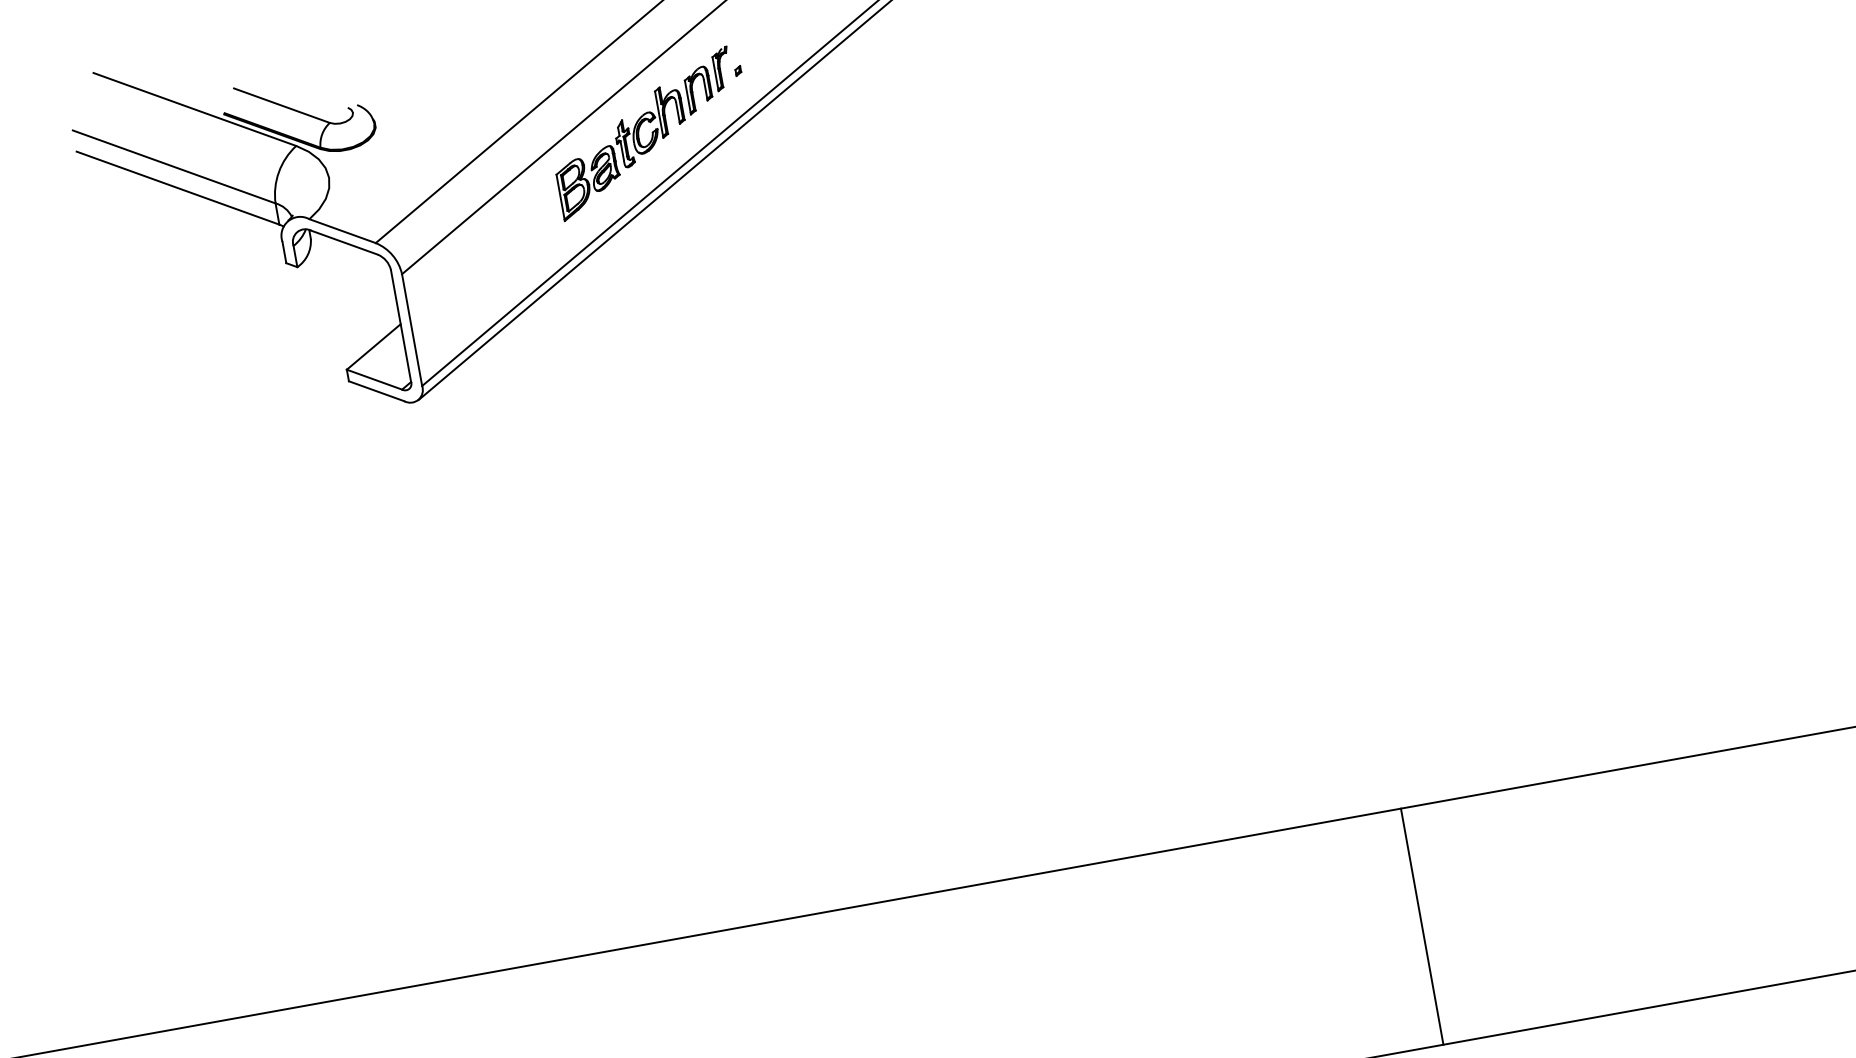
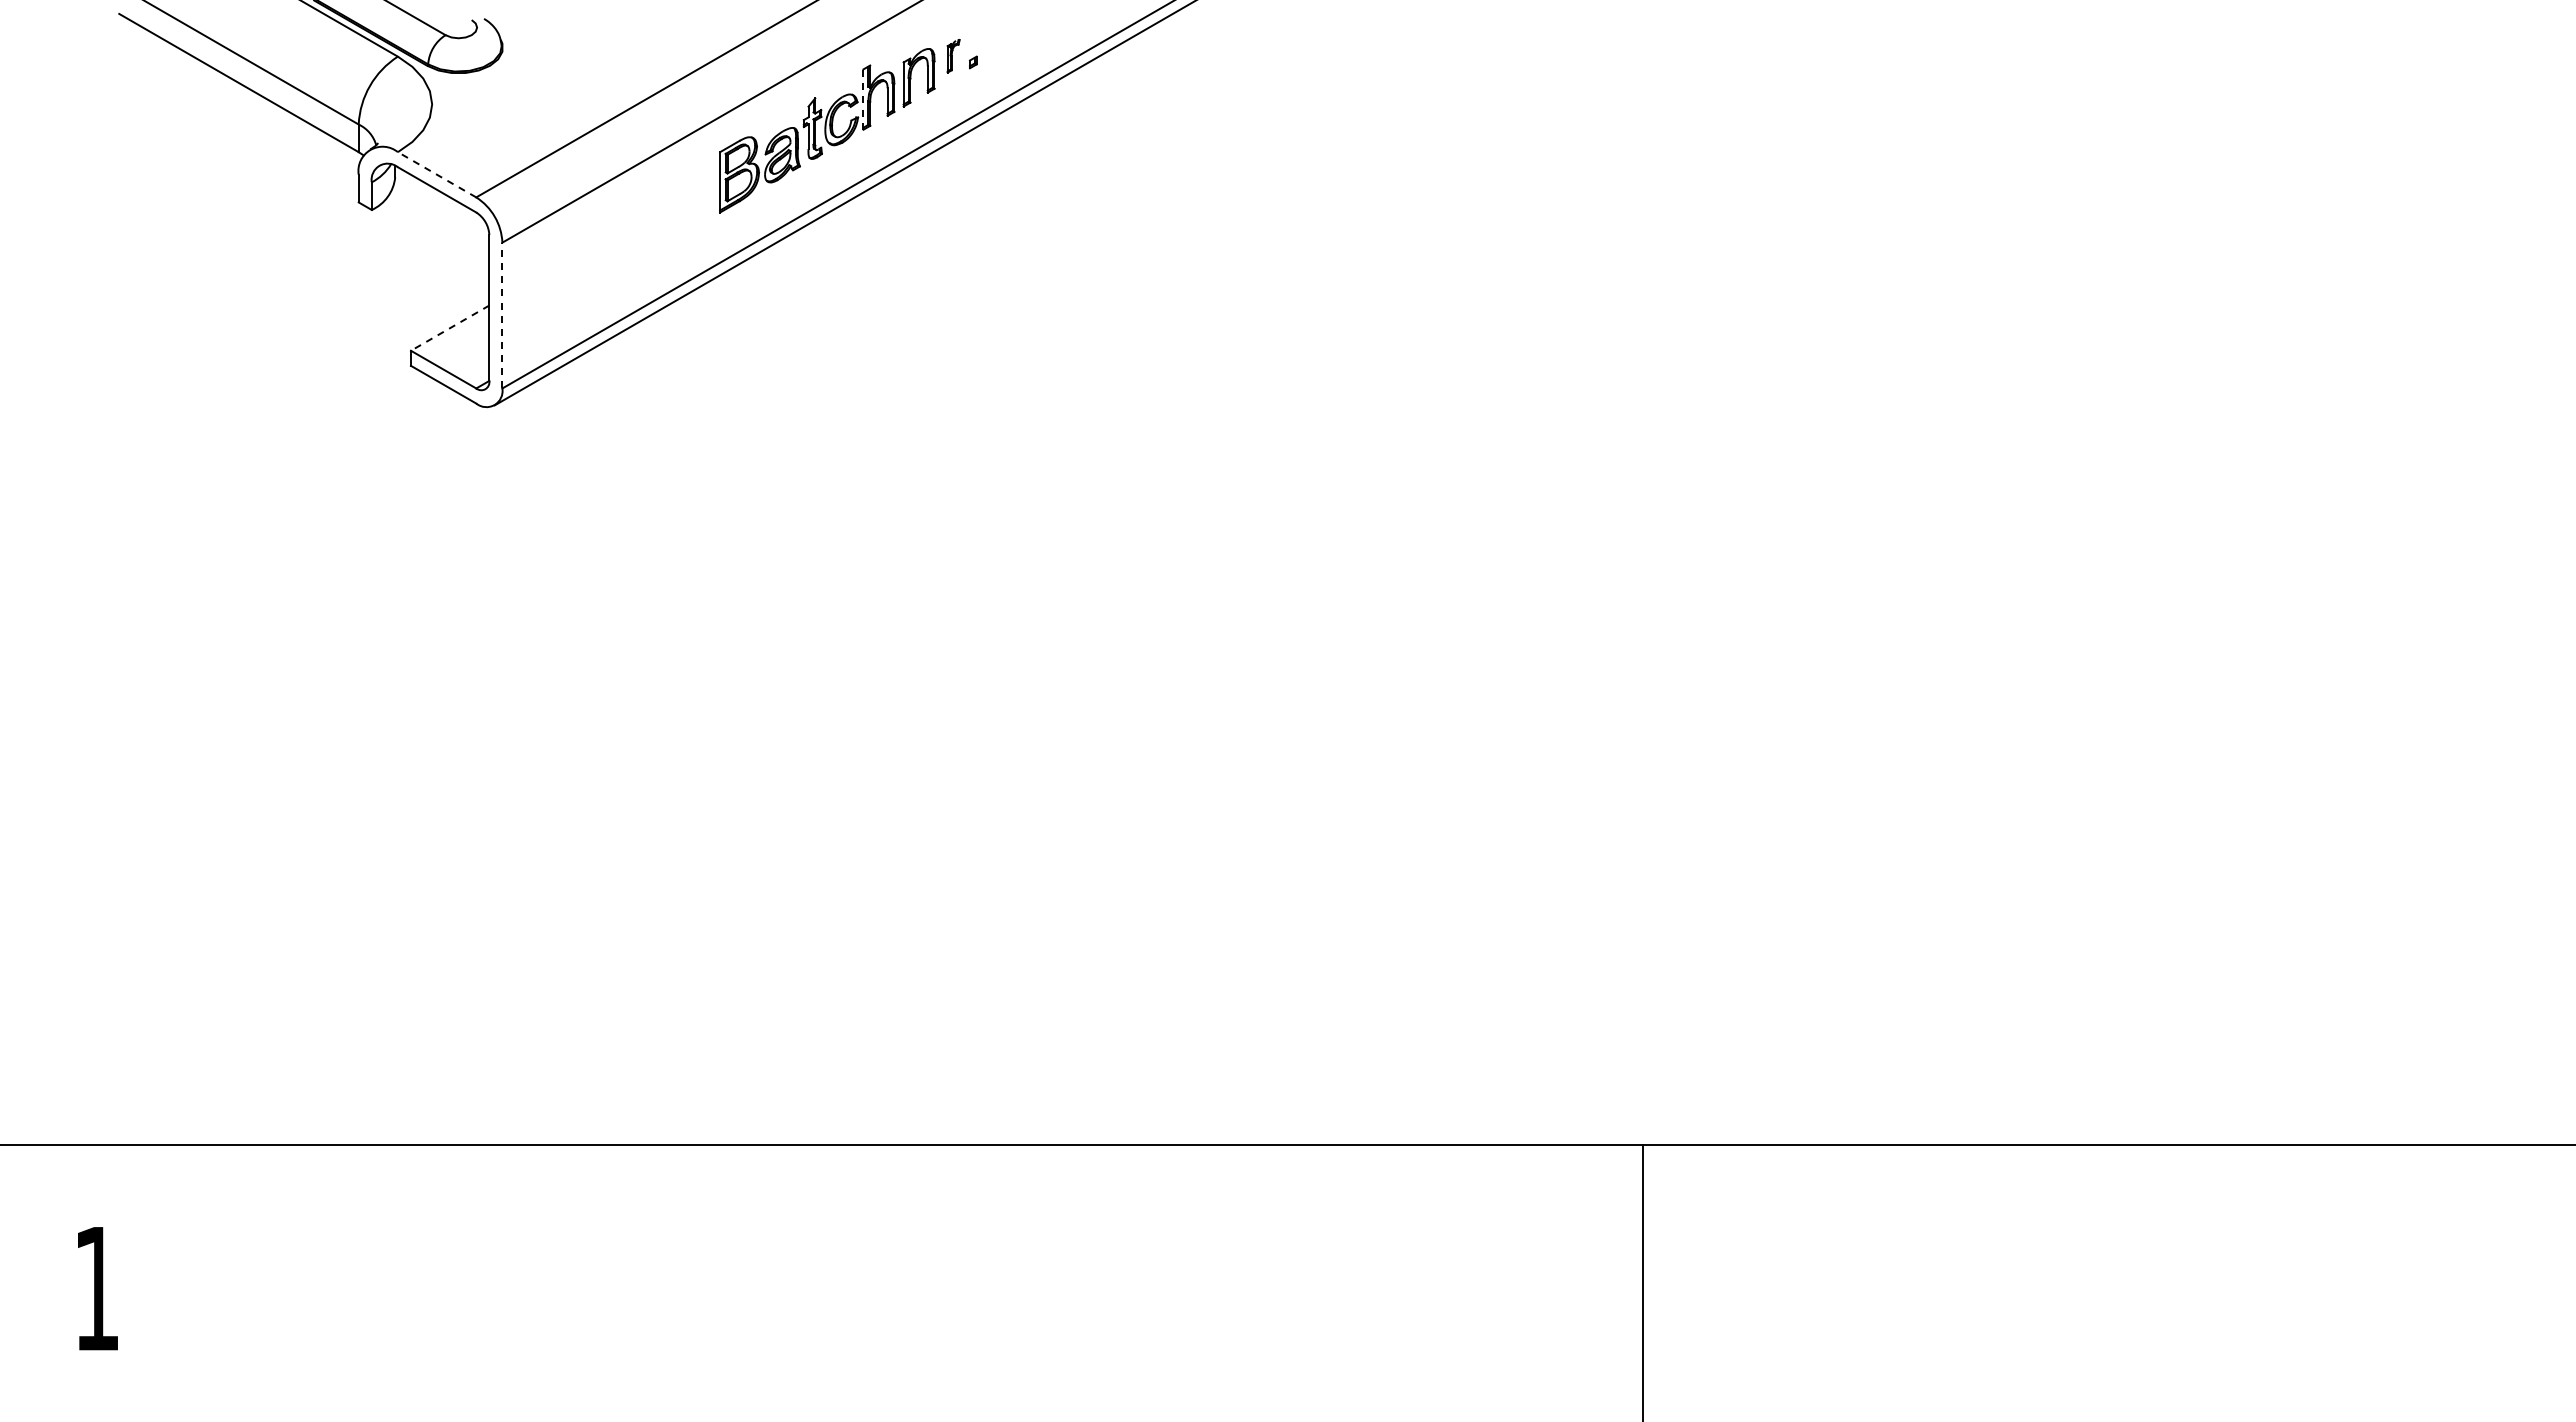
part: (722, 69) -> (953, 56), size x0.6
line: (659, 114) -> (863, 99), solid -> dashed
line: (342, 231) -> (436, 174), solid -> dashed
line: (412, 330) -> (502, 315), solid -> dashed
line: (373, 347) -> (449, 328), solid -> dashed

